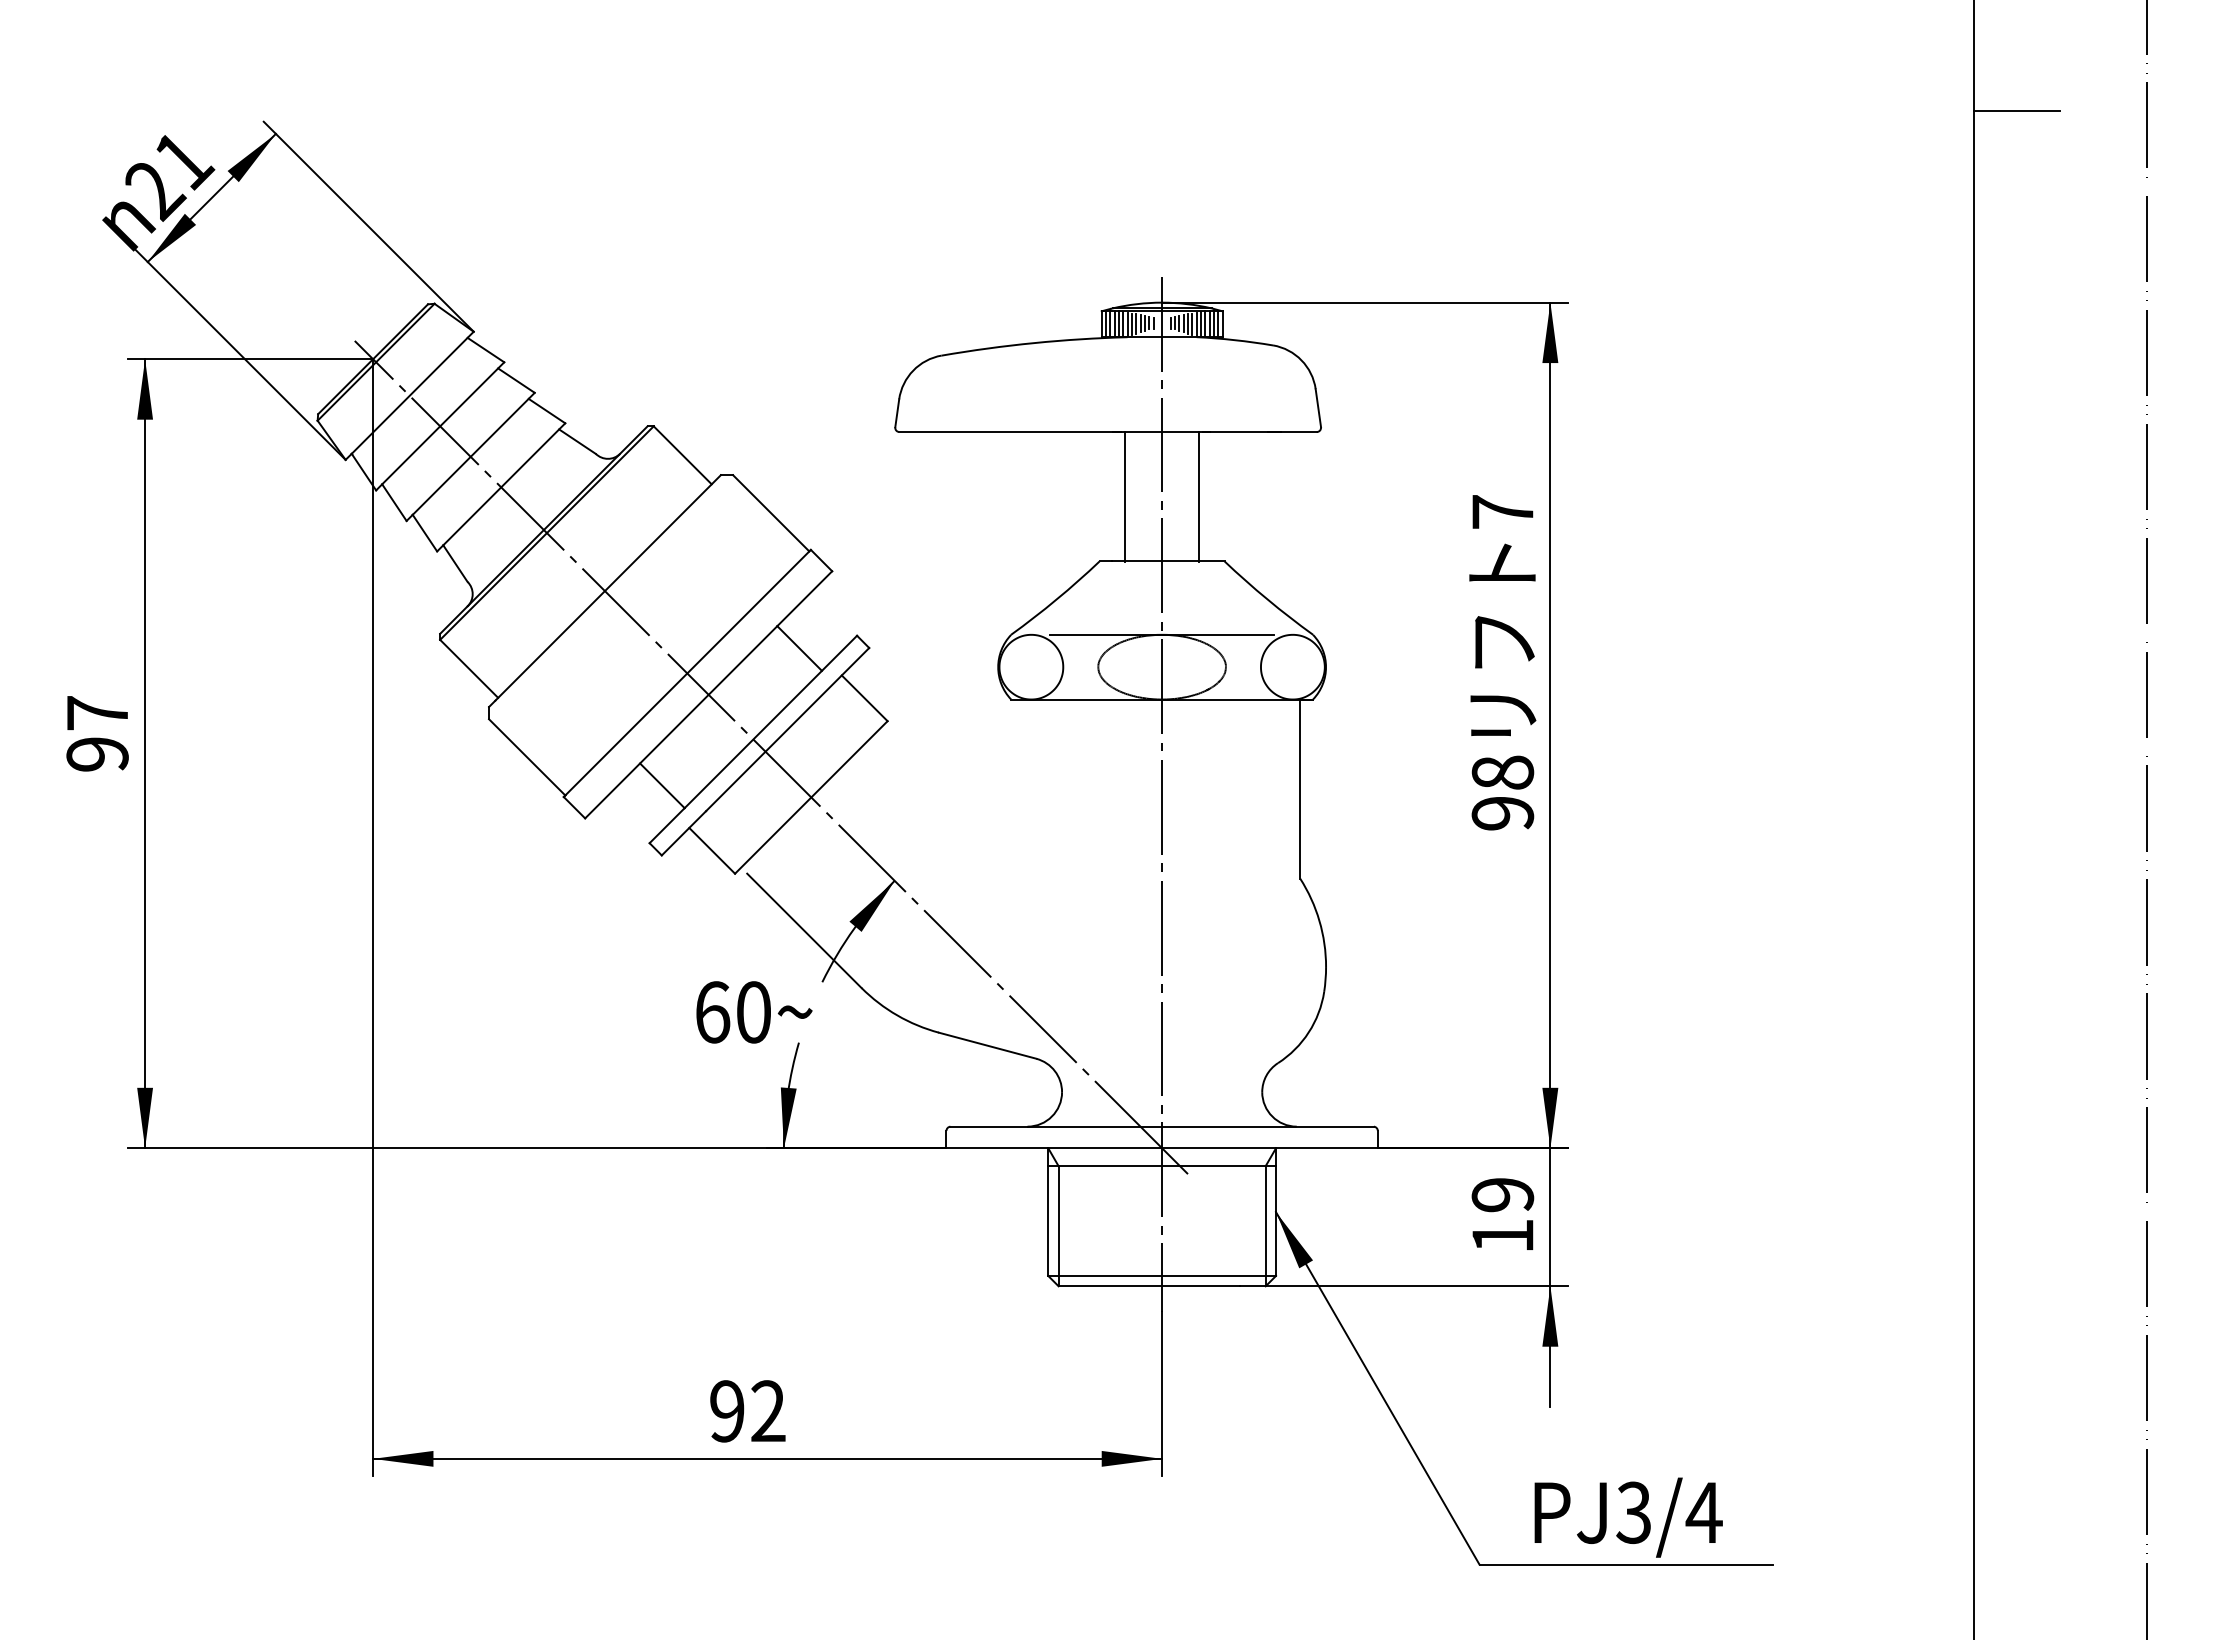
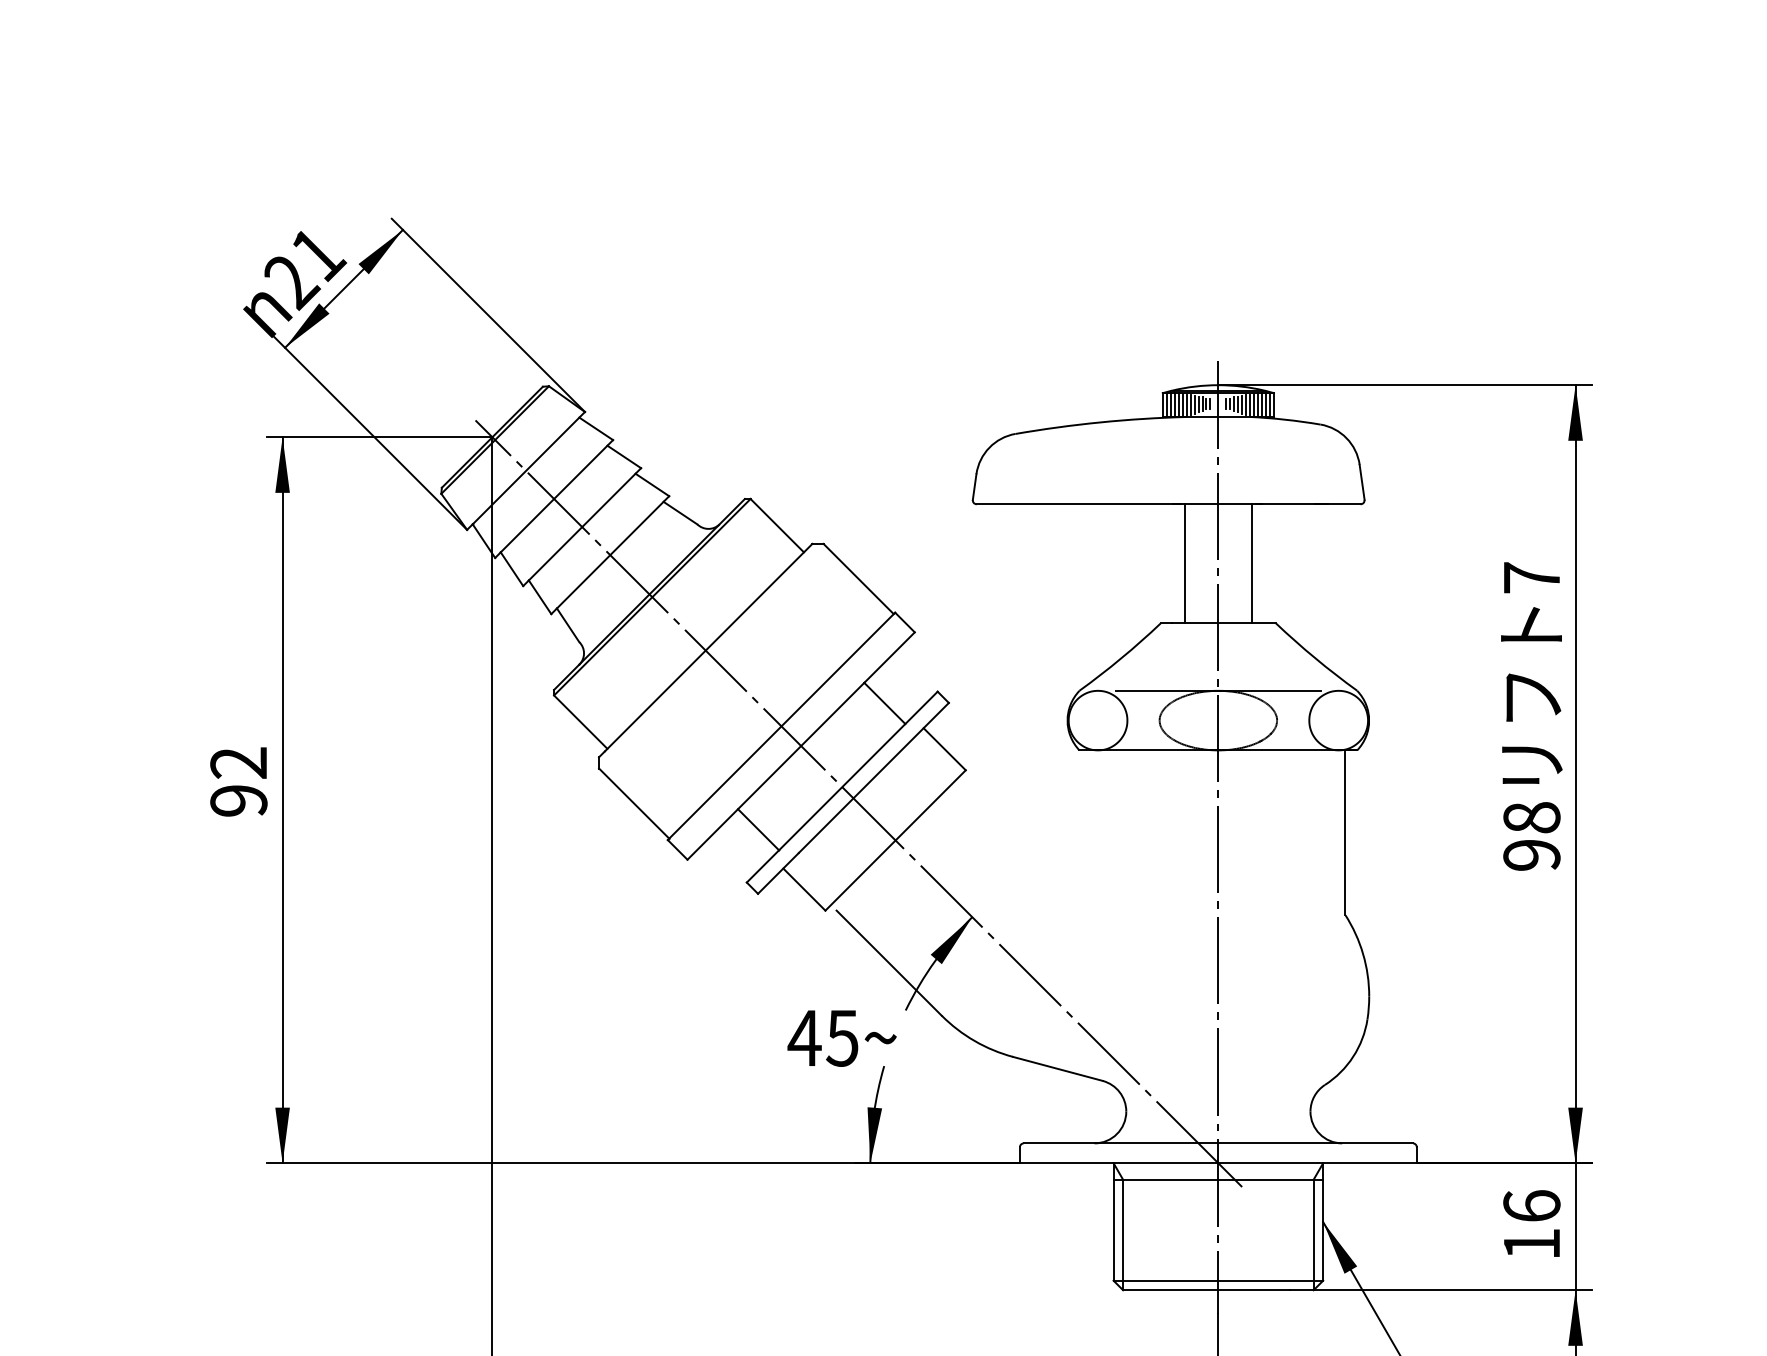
text: (96, 713) -> (237, 763), 97 -> 92
text: (731, 1012) -> (822, 1038), 60 -> 45
text: (1502, 1194) -> (1531, 1205), 19 -> 16

